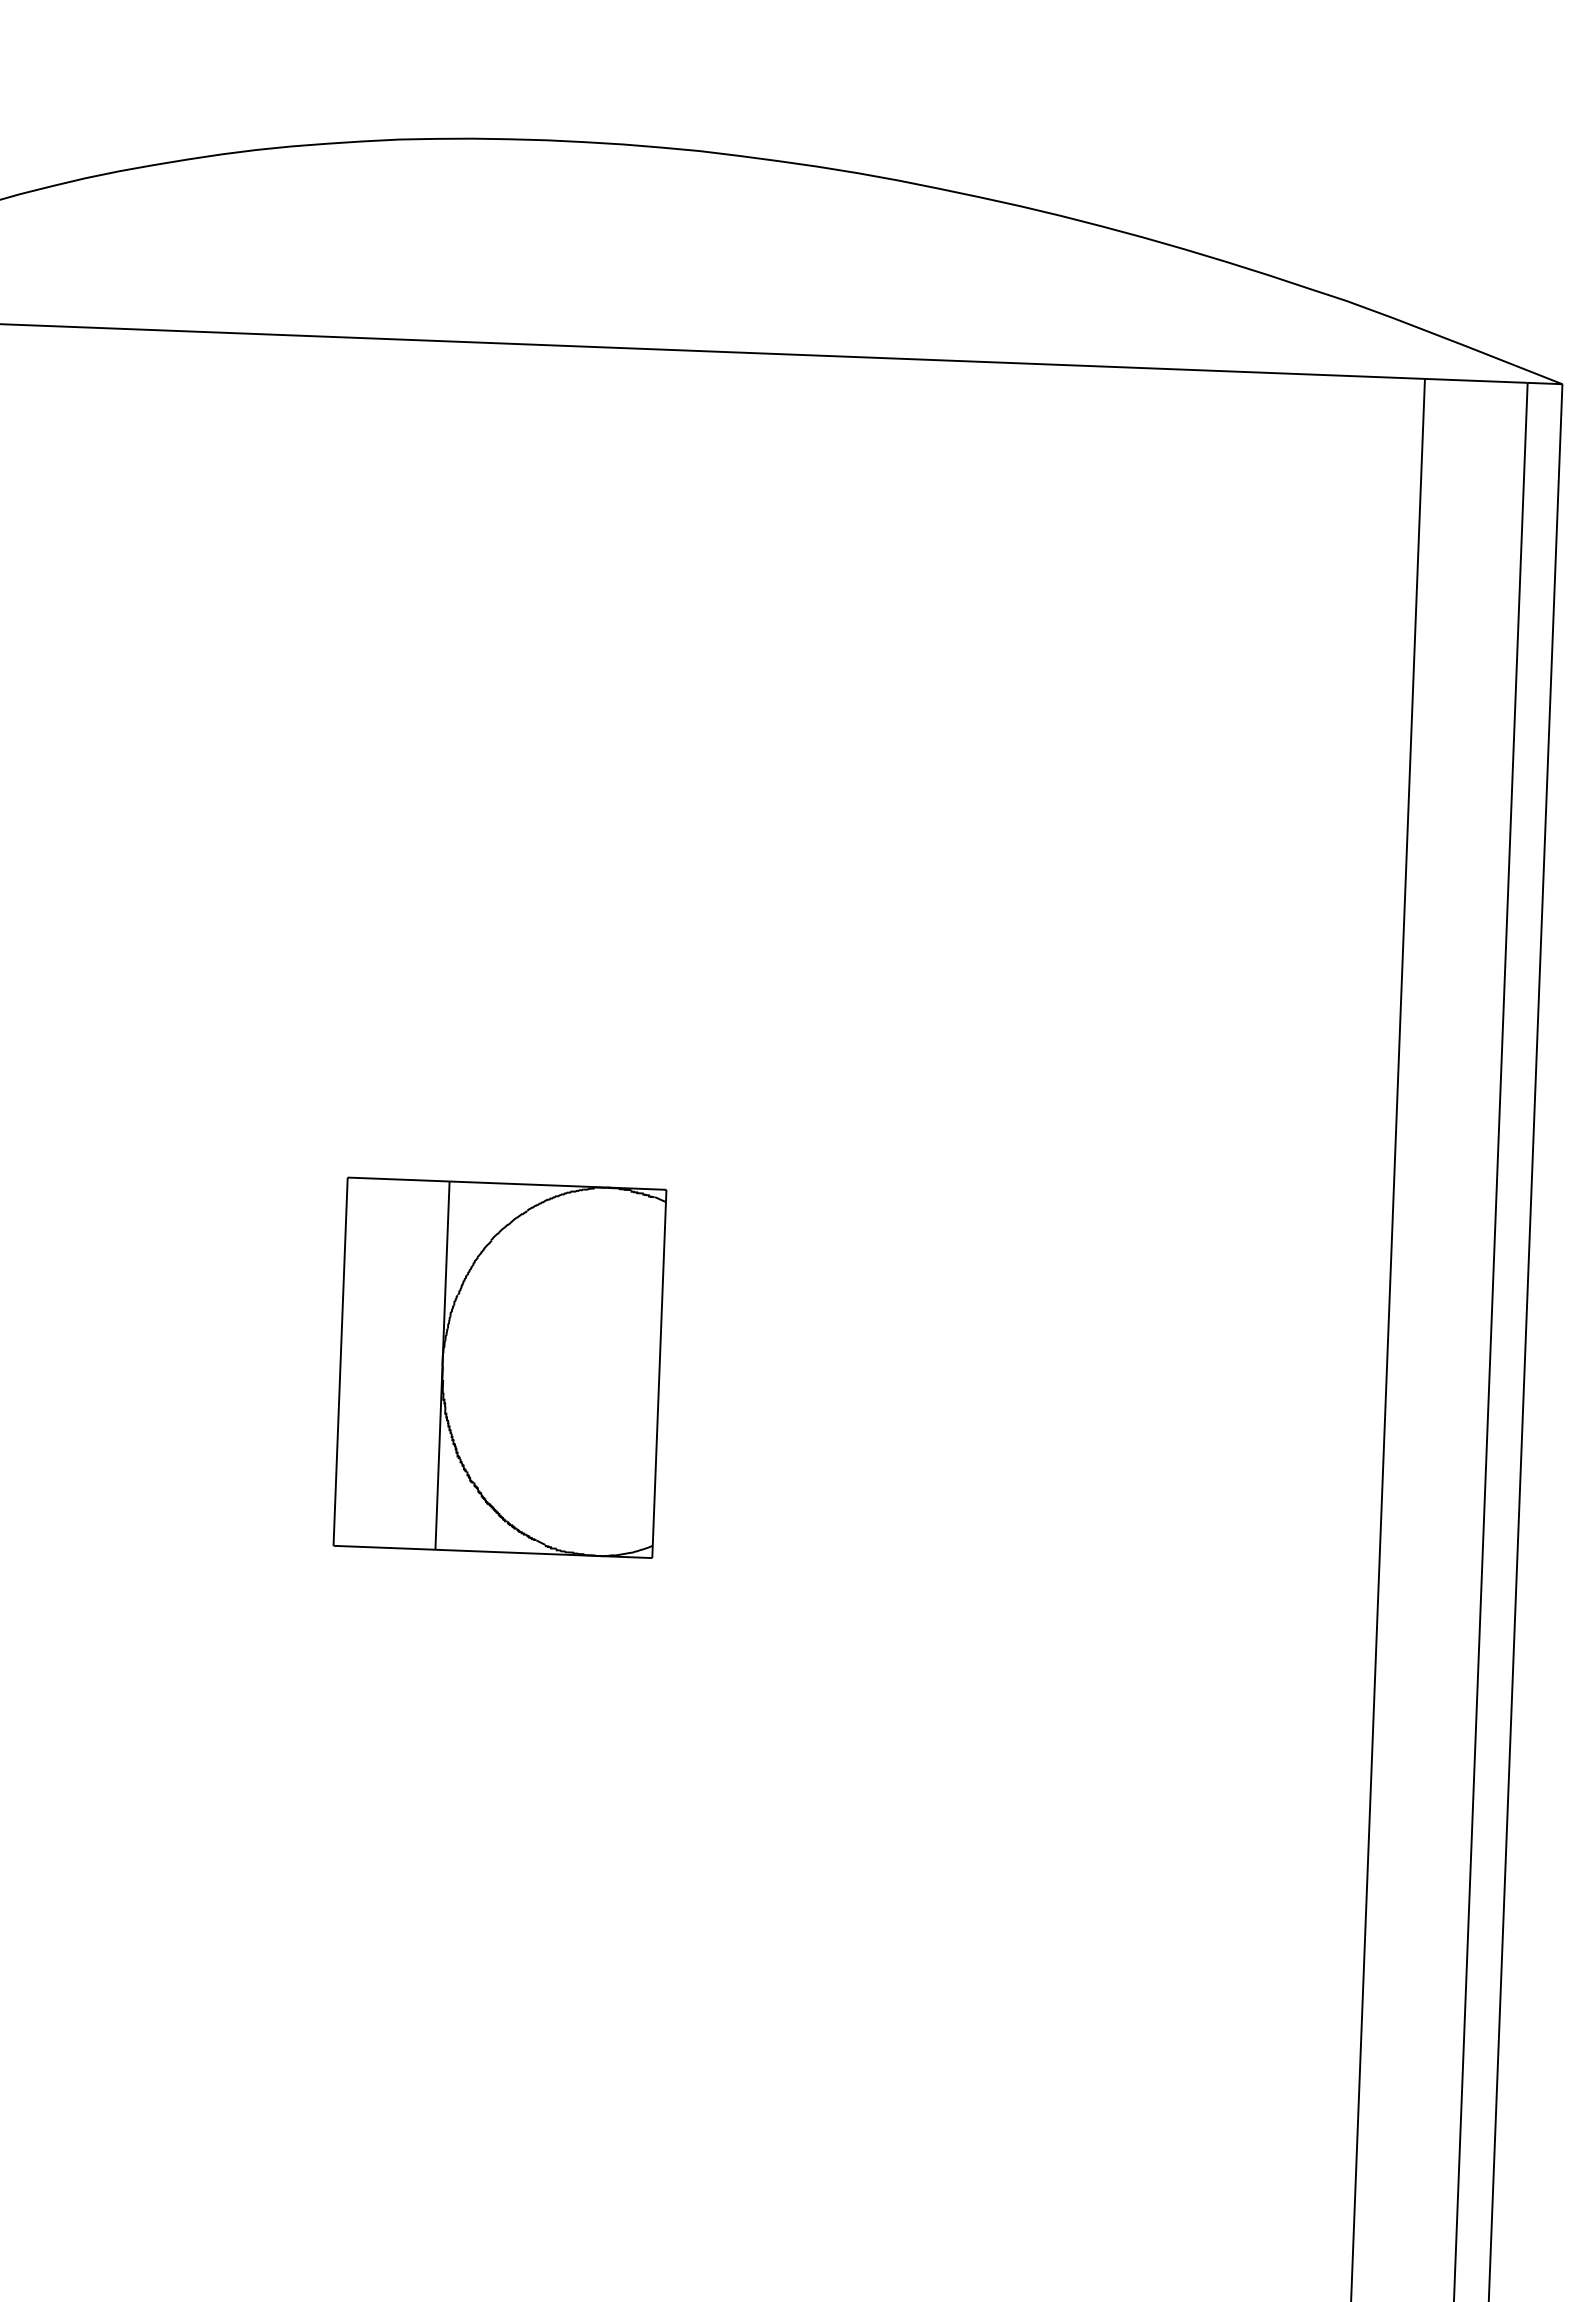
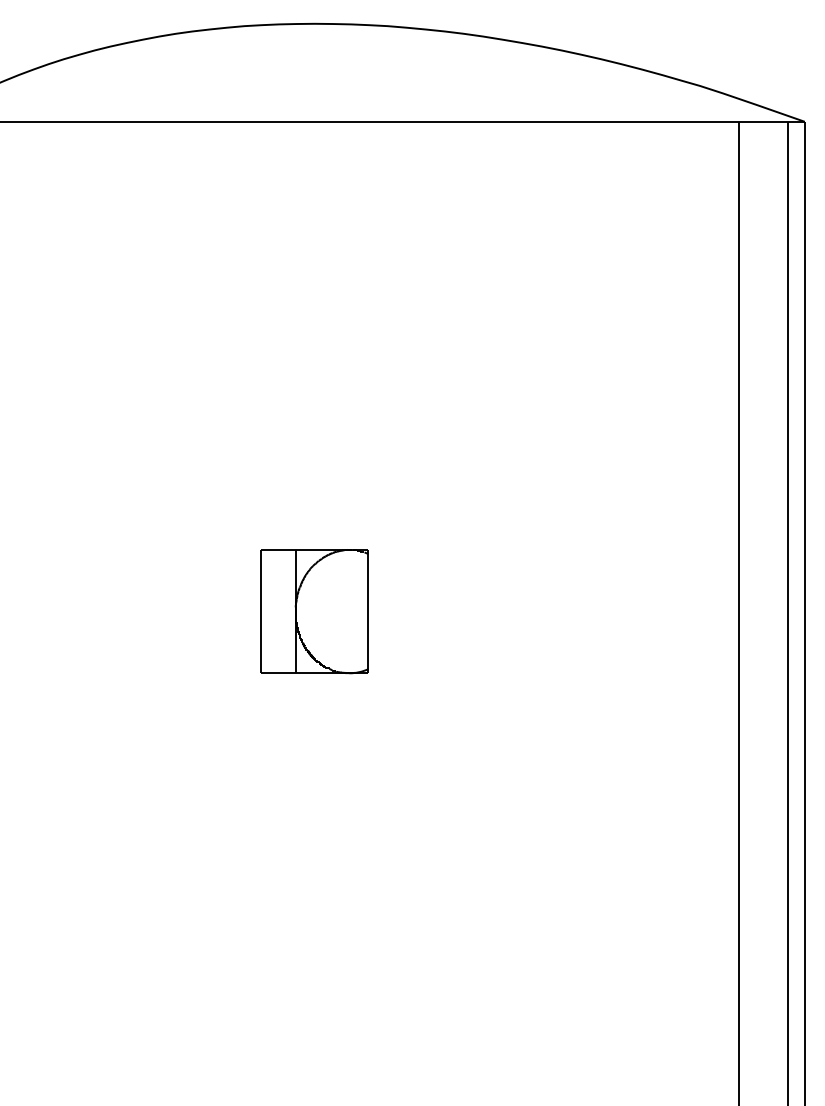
part: (499, 1367) -> (314, 611), size x0.7

